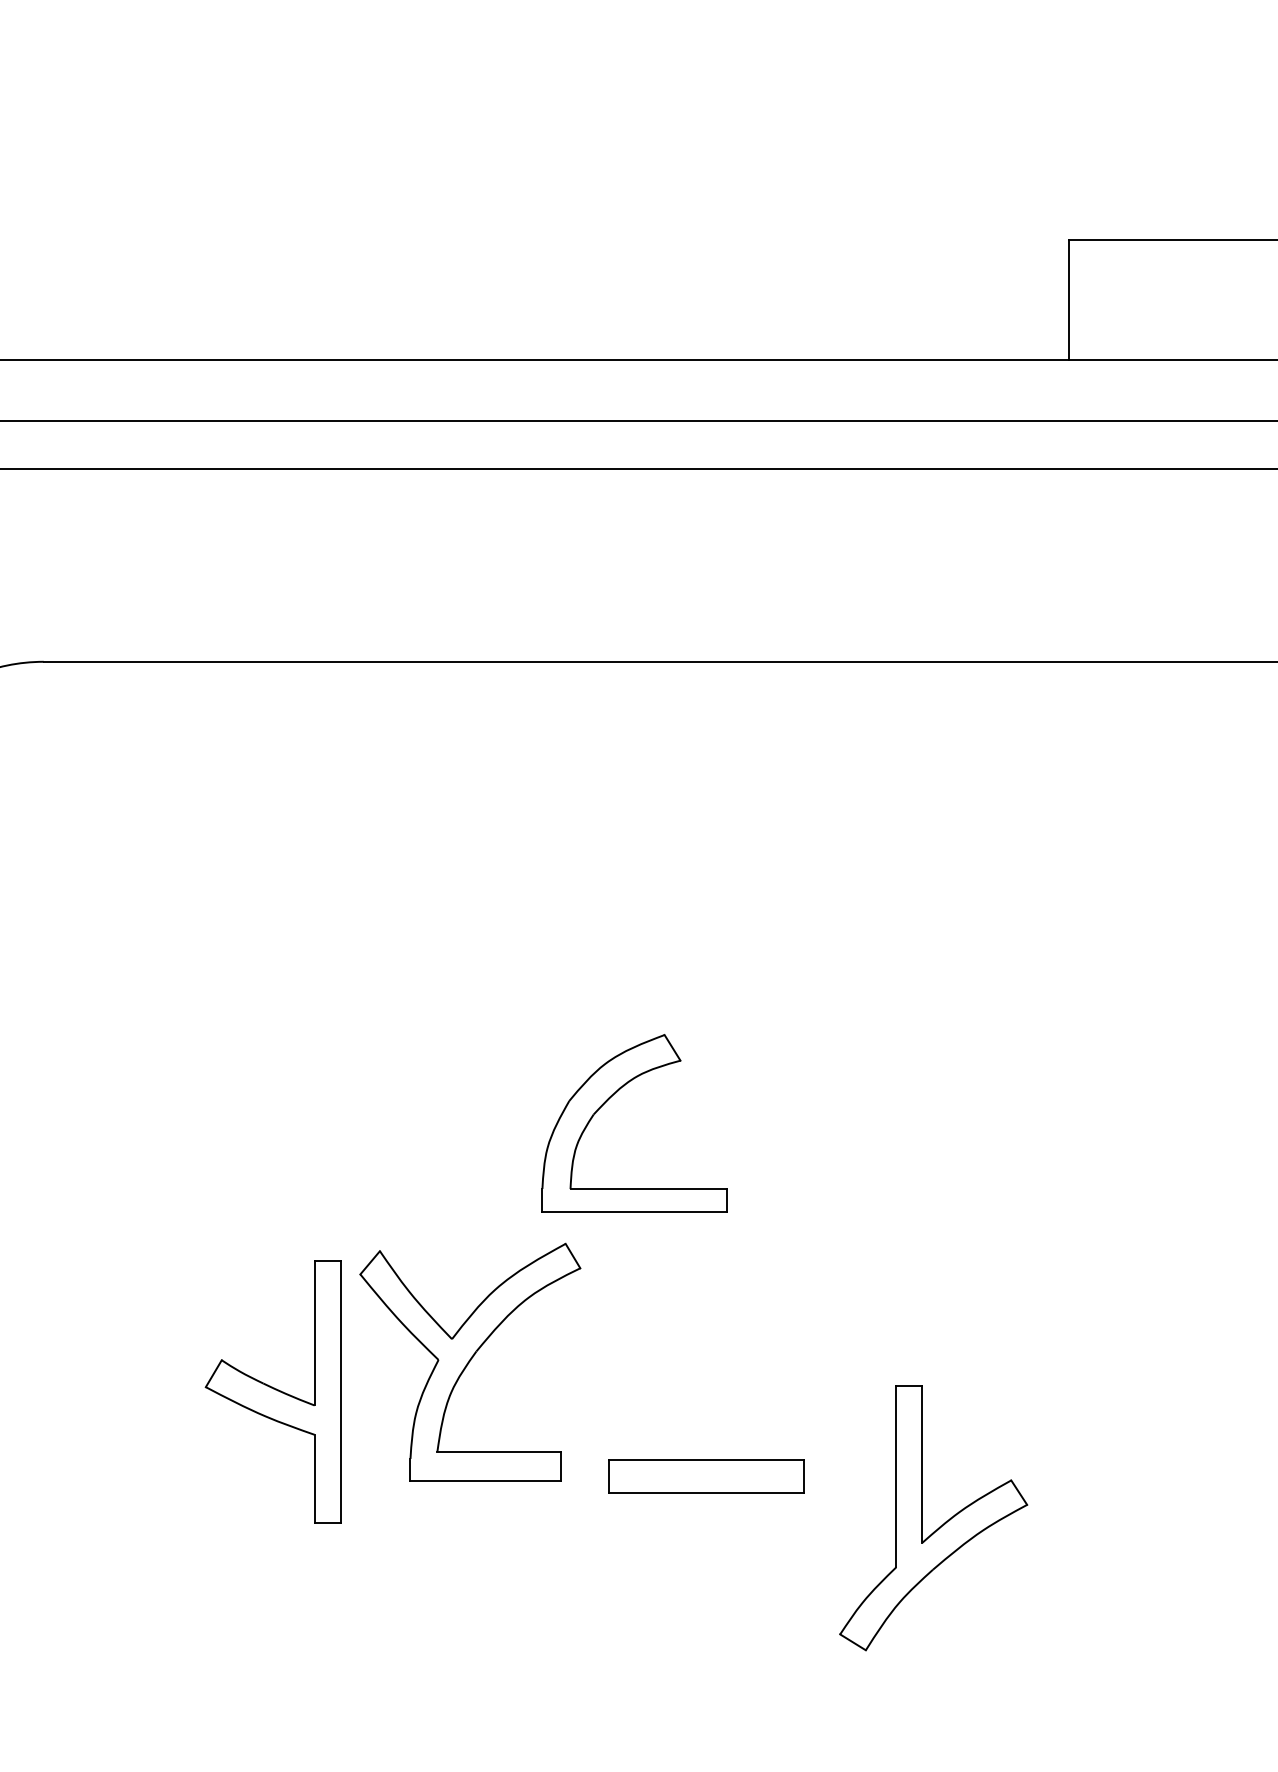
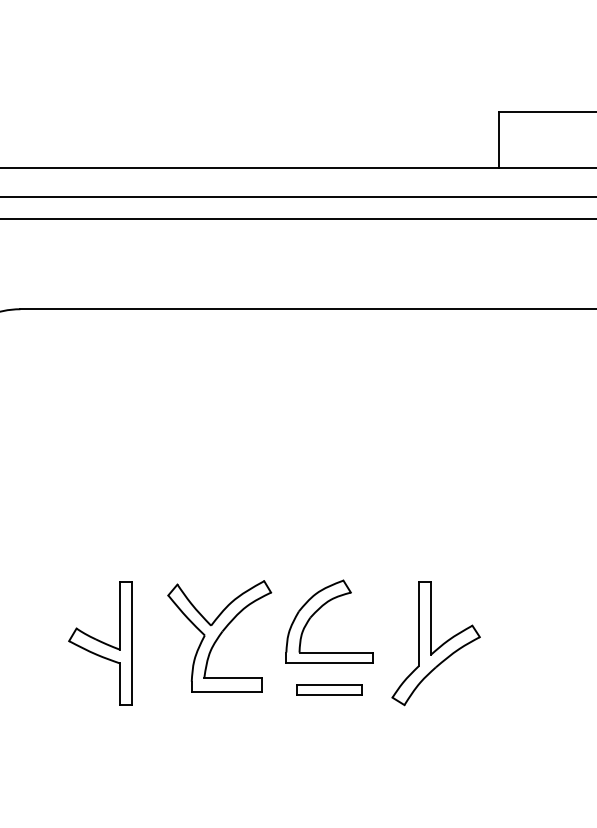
part: (611, 1098) -> (318, 610), moved
part: (272, 1392) -> (100, 643), moved
part: (705, 1475) -> (329, 689), size x0.71
part: (932, 1518) -> (435, 643), moved

